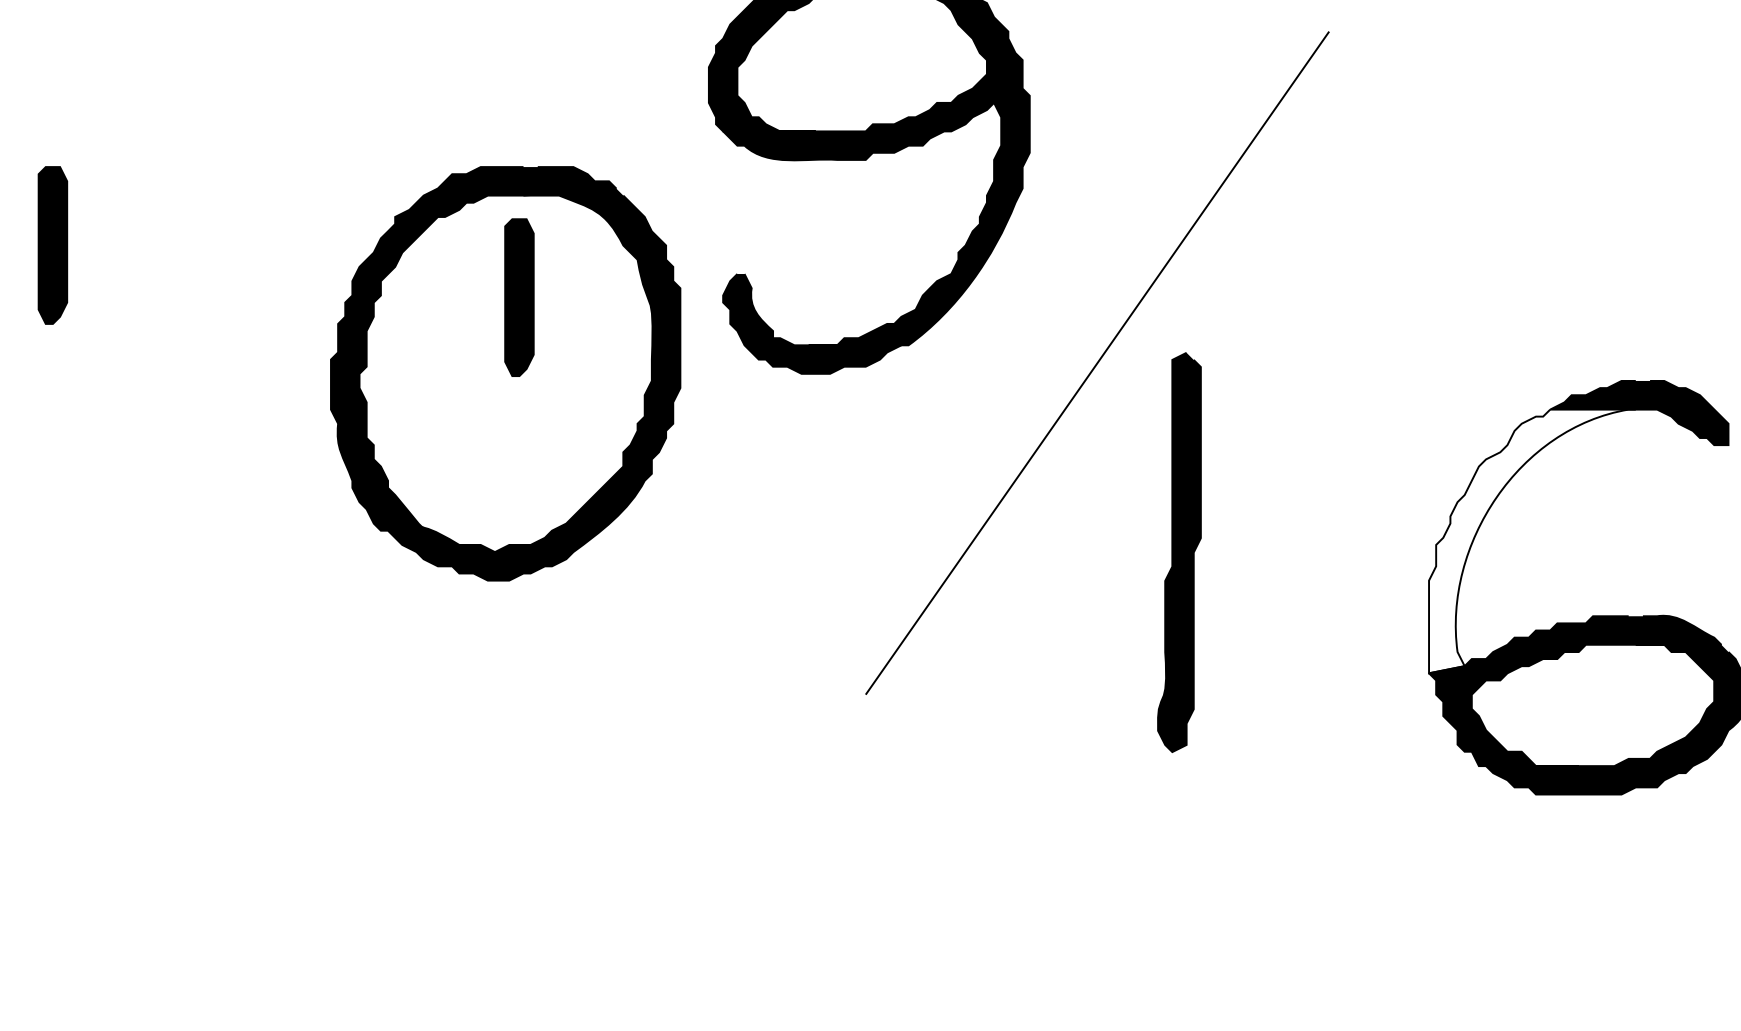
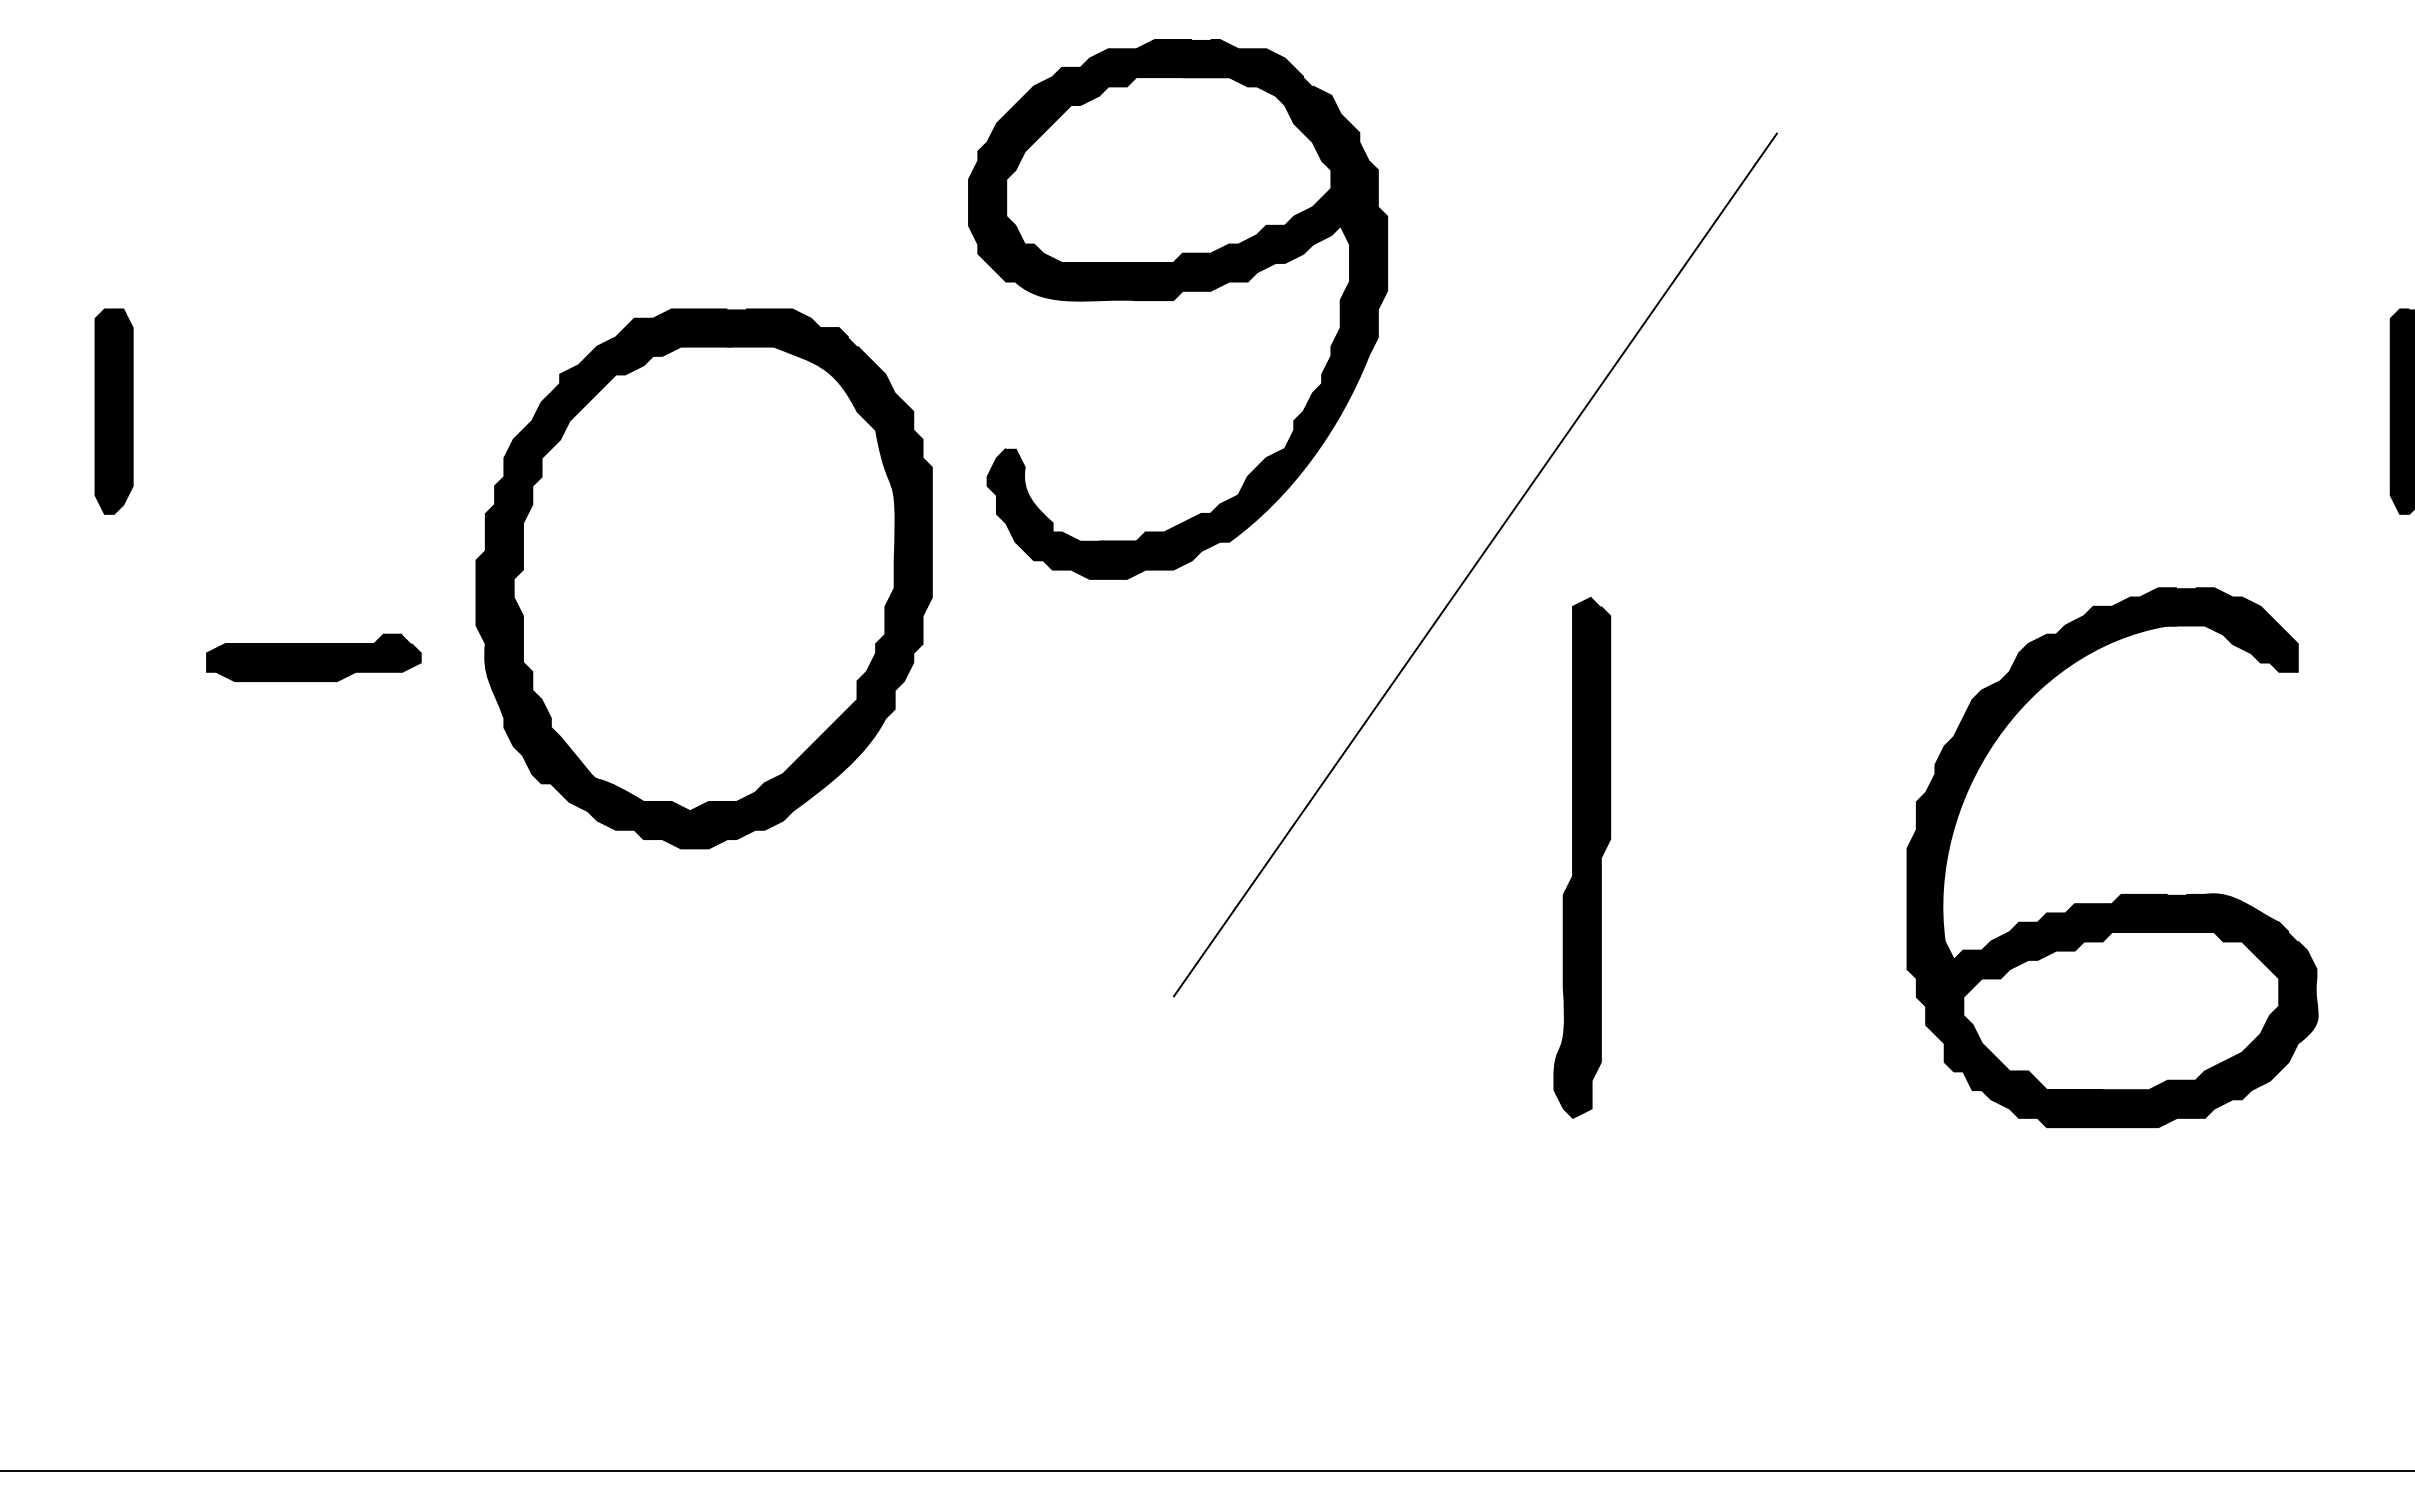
part: (518, 297) -> (721, 479), removed
part: (205, 434) -> (313, 657), added
fill: (1532, 541) -> (2042, 797), added
part: (1179, 552) -> (1582, 857), moved

